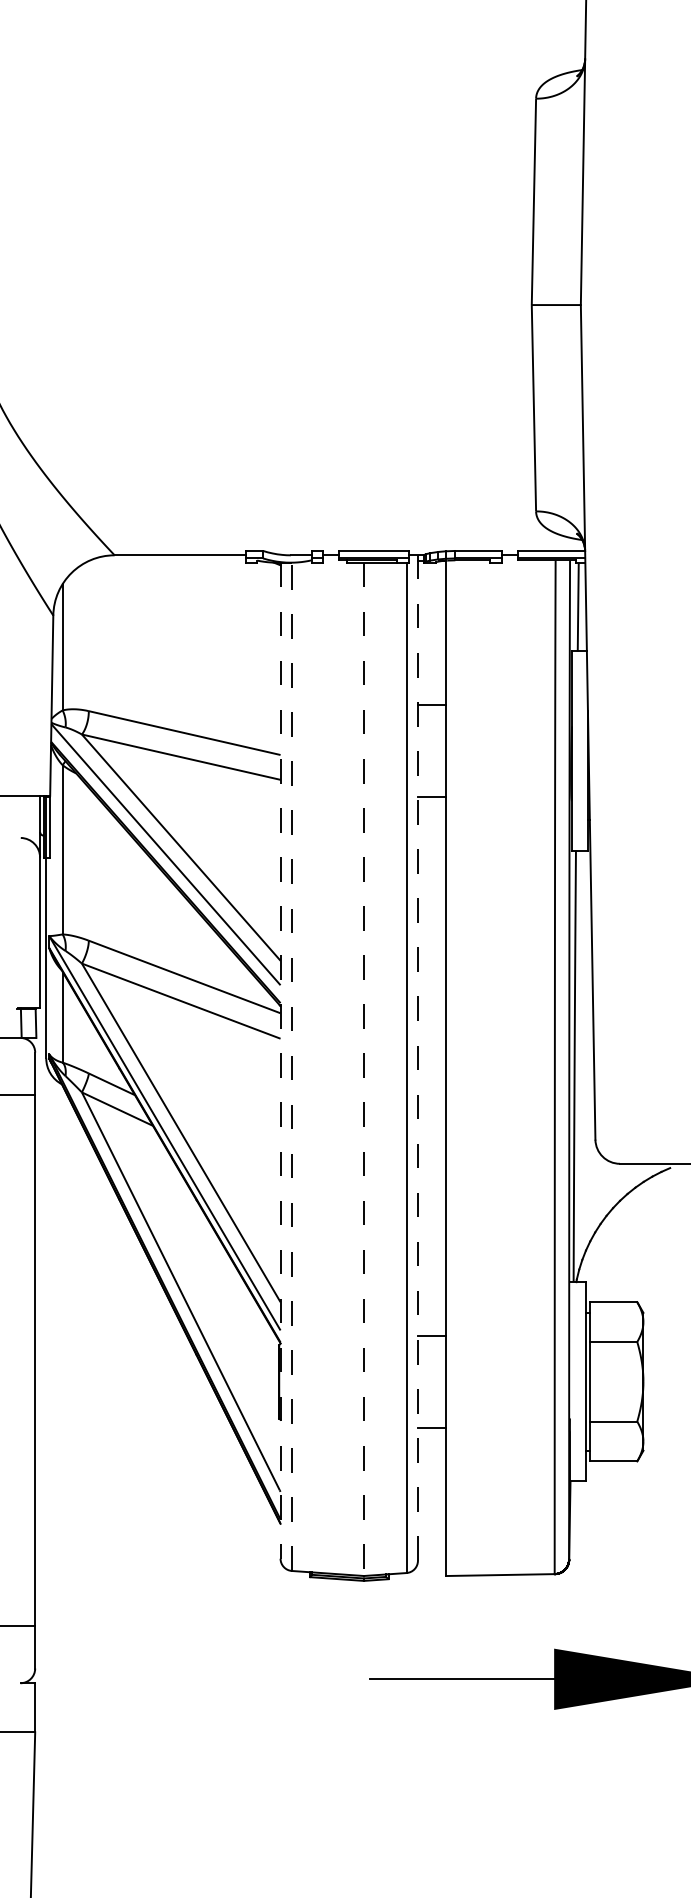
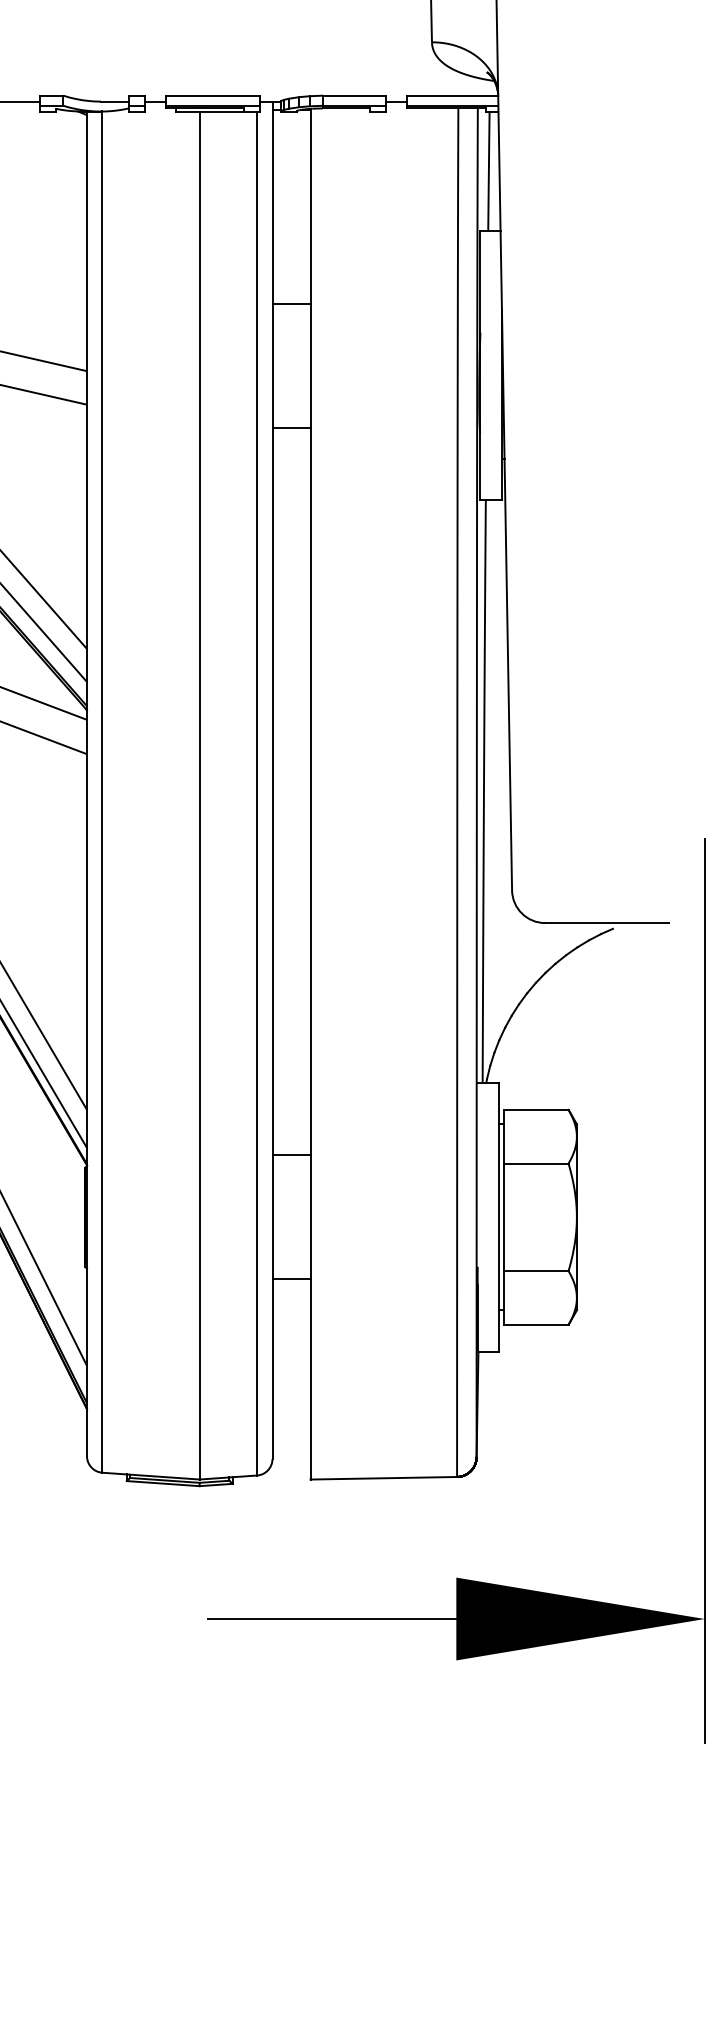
line: (417, 1058) -> (271, 780), dashed -> solid
line: (280, 1061) -> (86, 784), dashed -> solid
line: (291, 1066) -> (101, 791), dashed -> solid
line: (363, 1069) -> (198, 795), dashed -> solid

